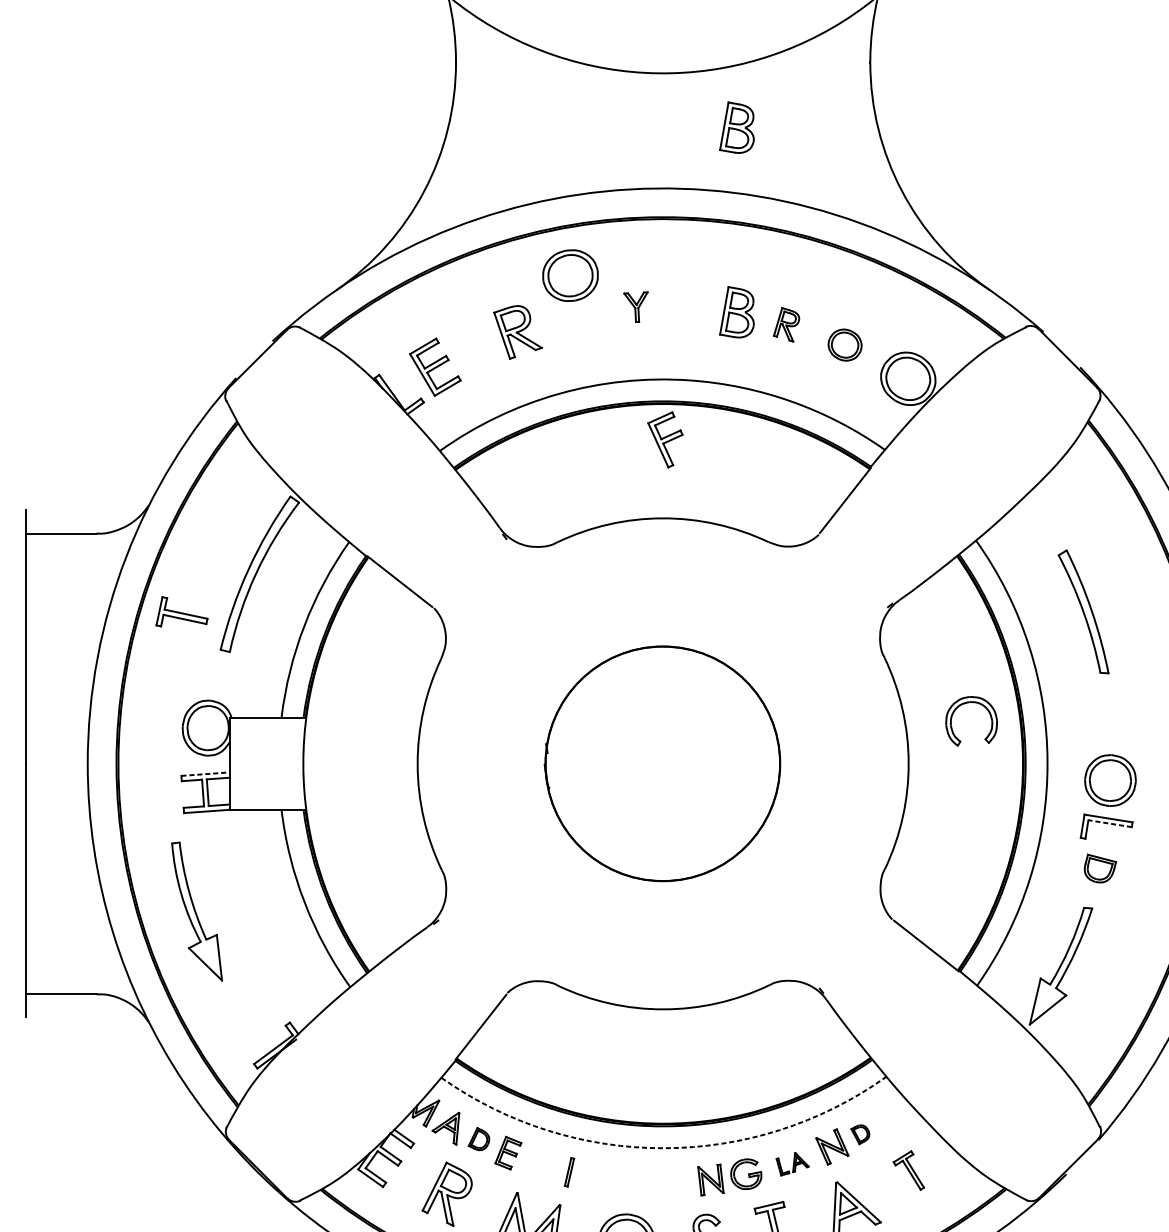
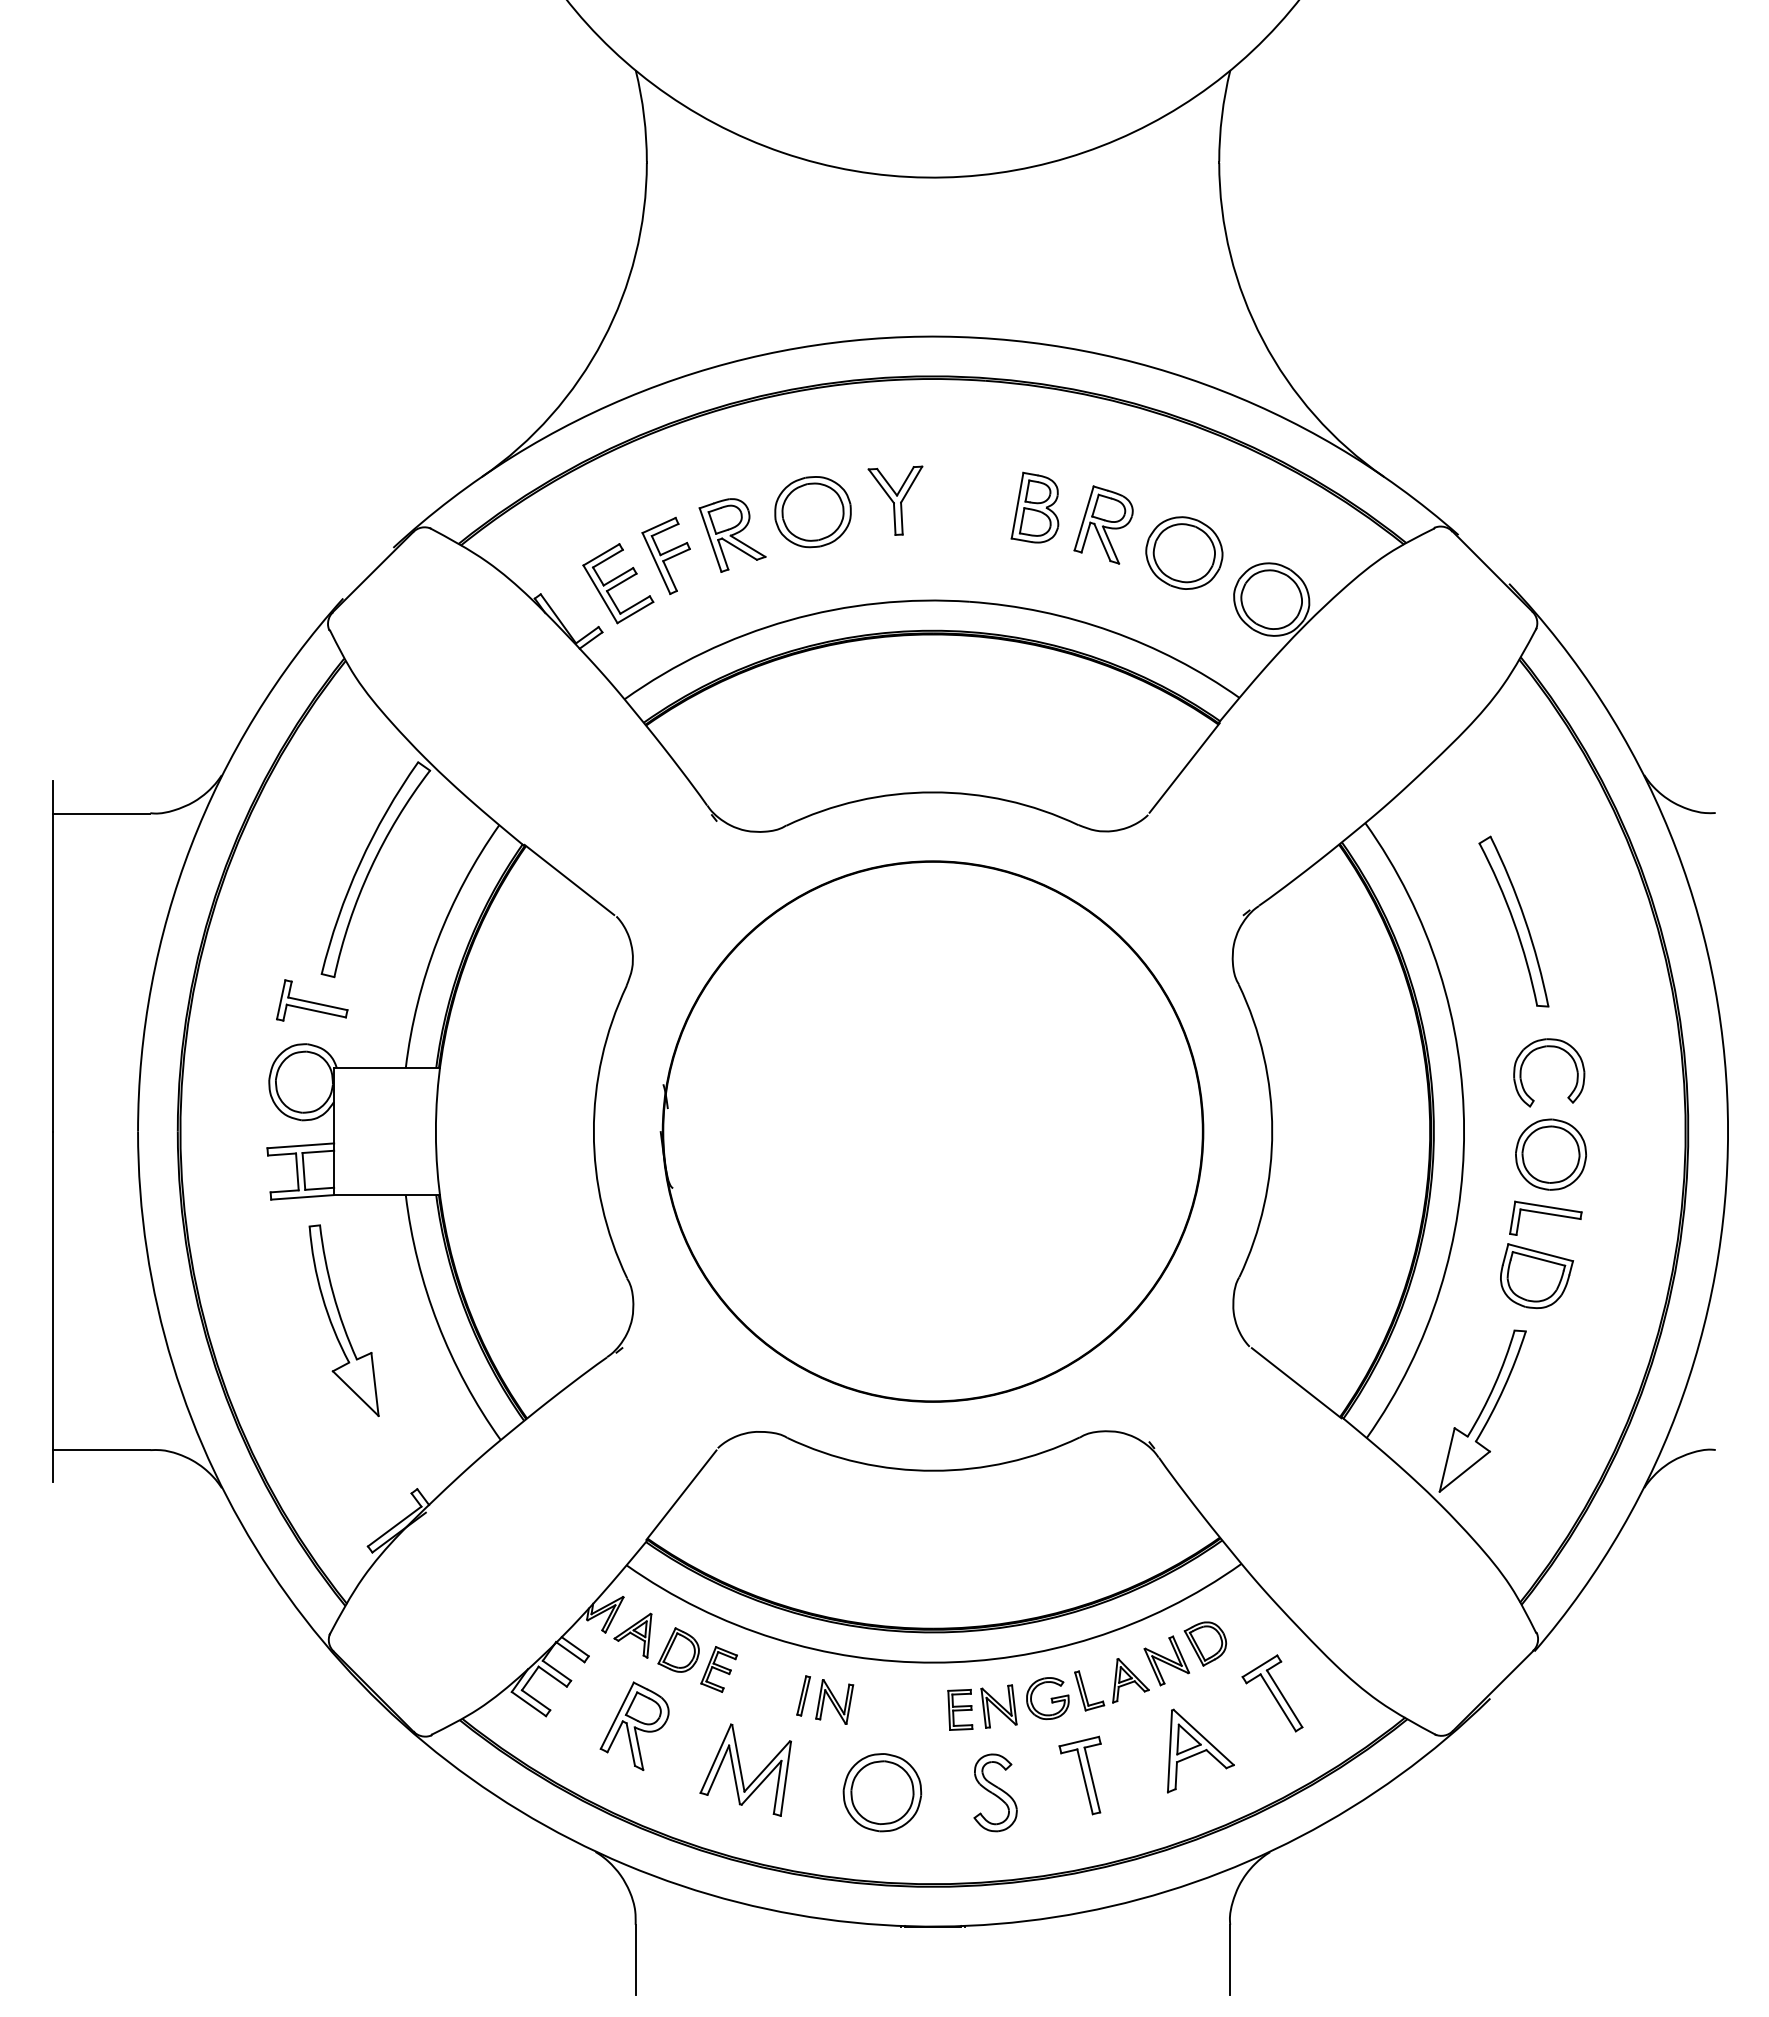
part: (736, 127) -> (1034, 252), removed
part: (570, 275) -> (812, 512), moved
part: (635, 307) -> (895, 500), size x1.67
part: (786, 324) -> (1103, 524), size x1.67
part: (845, 344) -> (1184, 552), size x1.67
part: (664, 439) -> (665, 555), moved
part: (182, 611) -> (312, 1000), moved
part: (971, 703) -> (1549, 1047), moved
part: (662, 763) -> (931, 1131), size x1.67
line: (206, 773) -> (301, 1145), dashed -> solid
line: (1110, 823) -> (1550, 1214), dashed -> solid
part: (1100, 868) -> (1537, 1276), size x1.67
part: (196, 911) -> (343, 1320), moved
part: (860, 1134) -> (1205, 1643), size x1.67
part: (478, 1138) -> (678, 1649), size x1.43
arc: (664, 1148) -> (934, 1662), dashed -> solid
part: (792, 1164) -> (1111, 1684), size x1.67
part: (908, 1170) -> (1272, 1693), size x1.43
part: (591, 1176) -> (834, 1701), added
part: (683, 1182) -> (960, 1709), added

